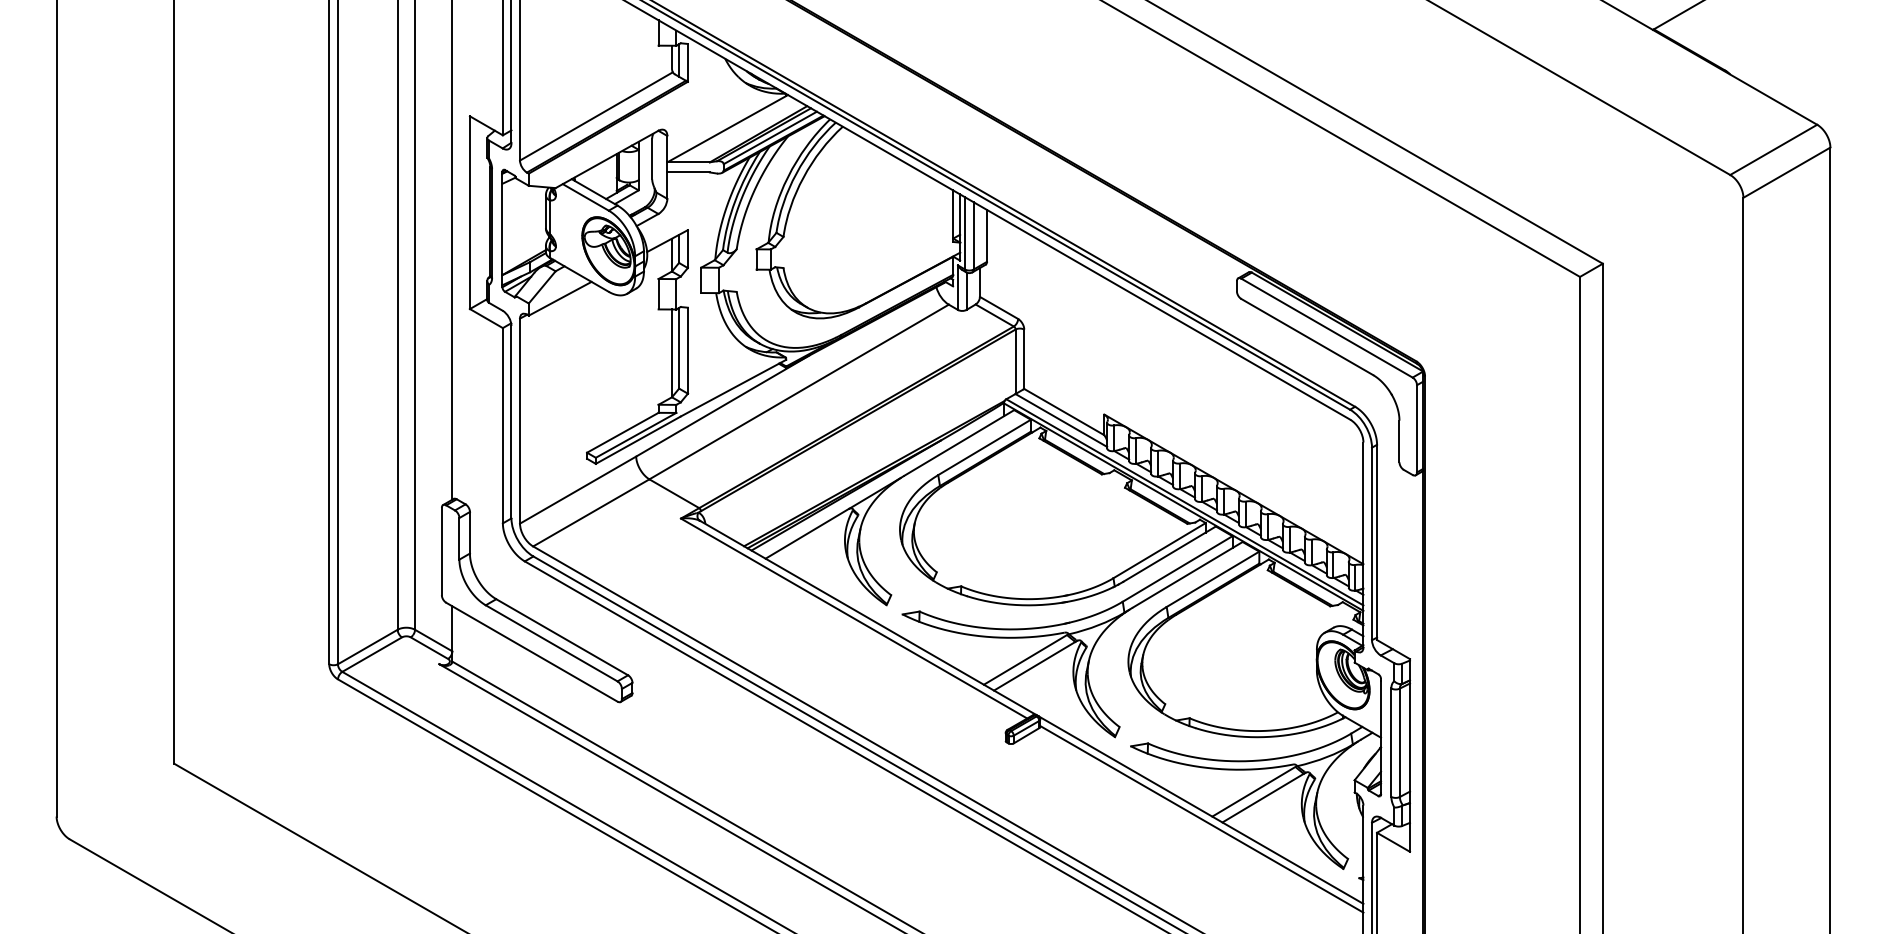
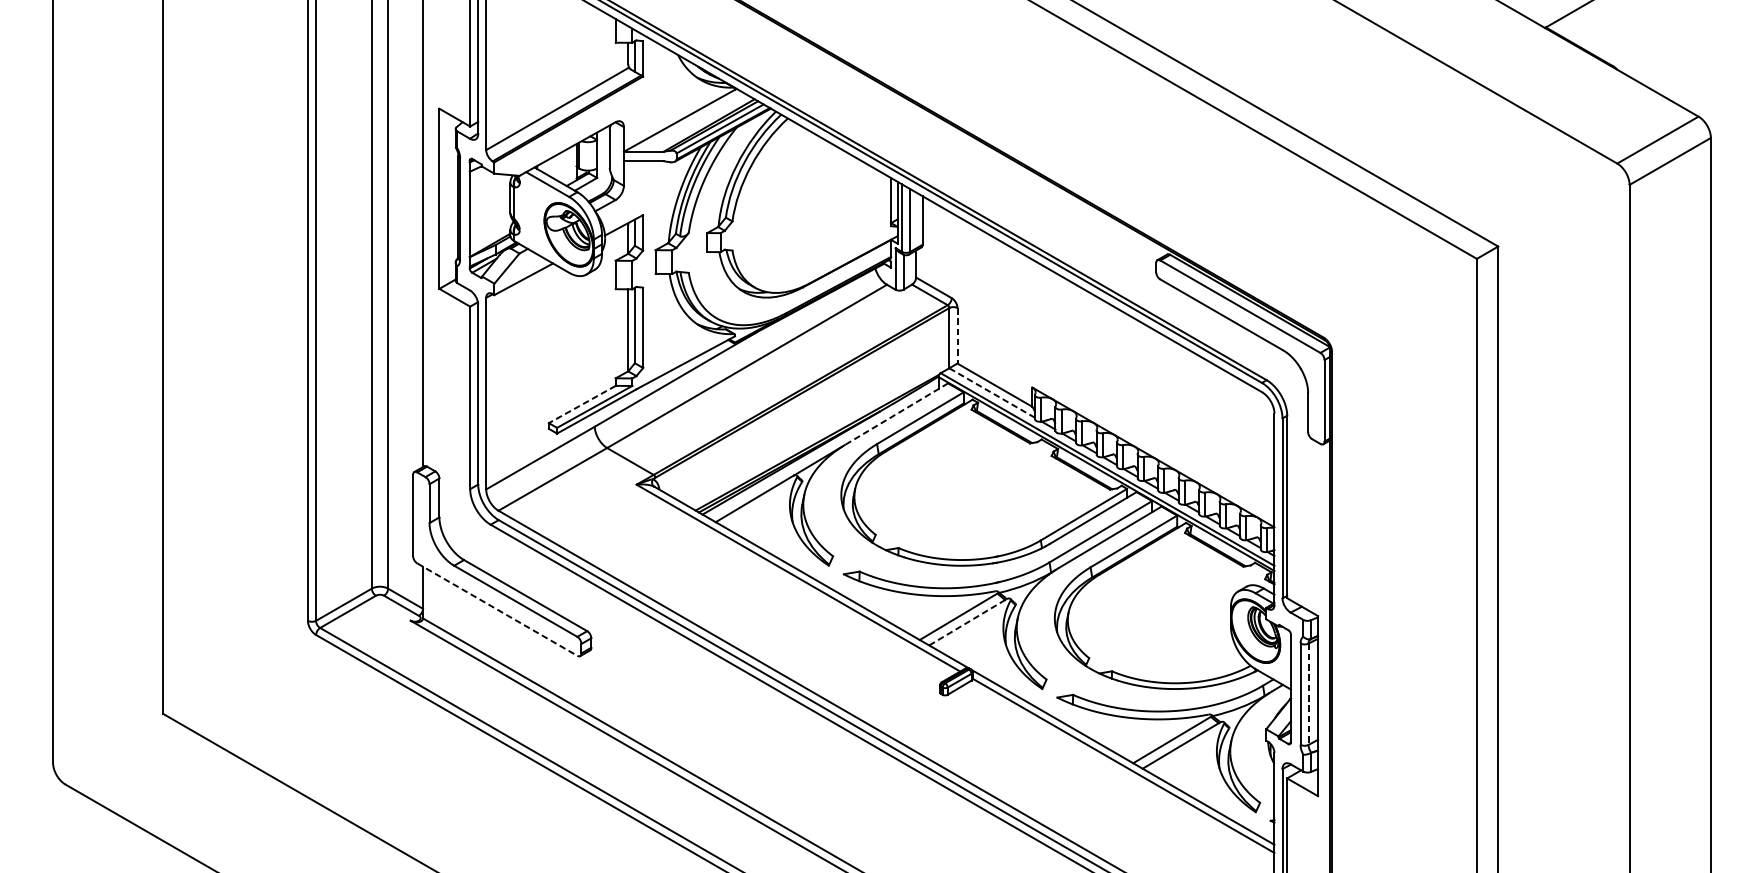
line: (1024, 359) -> (957, 336), solid -> dashed
line: (1061, 420) -> (992, 393), solid -> dashed
line: (622, 432) -> (581, 404), solid -> dashed
line: (959, 442) -> (896, 413), solid -> dashed
line: (531, 652) -> (496, 609), solid -> dashed
line: (1036, 665) -> (968, 622), solid -> dashed
line: (1399, 743) -> (1308, 694), solid -> dashed

